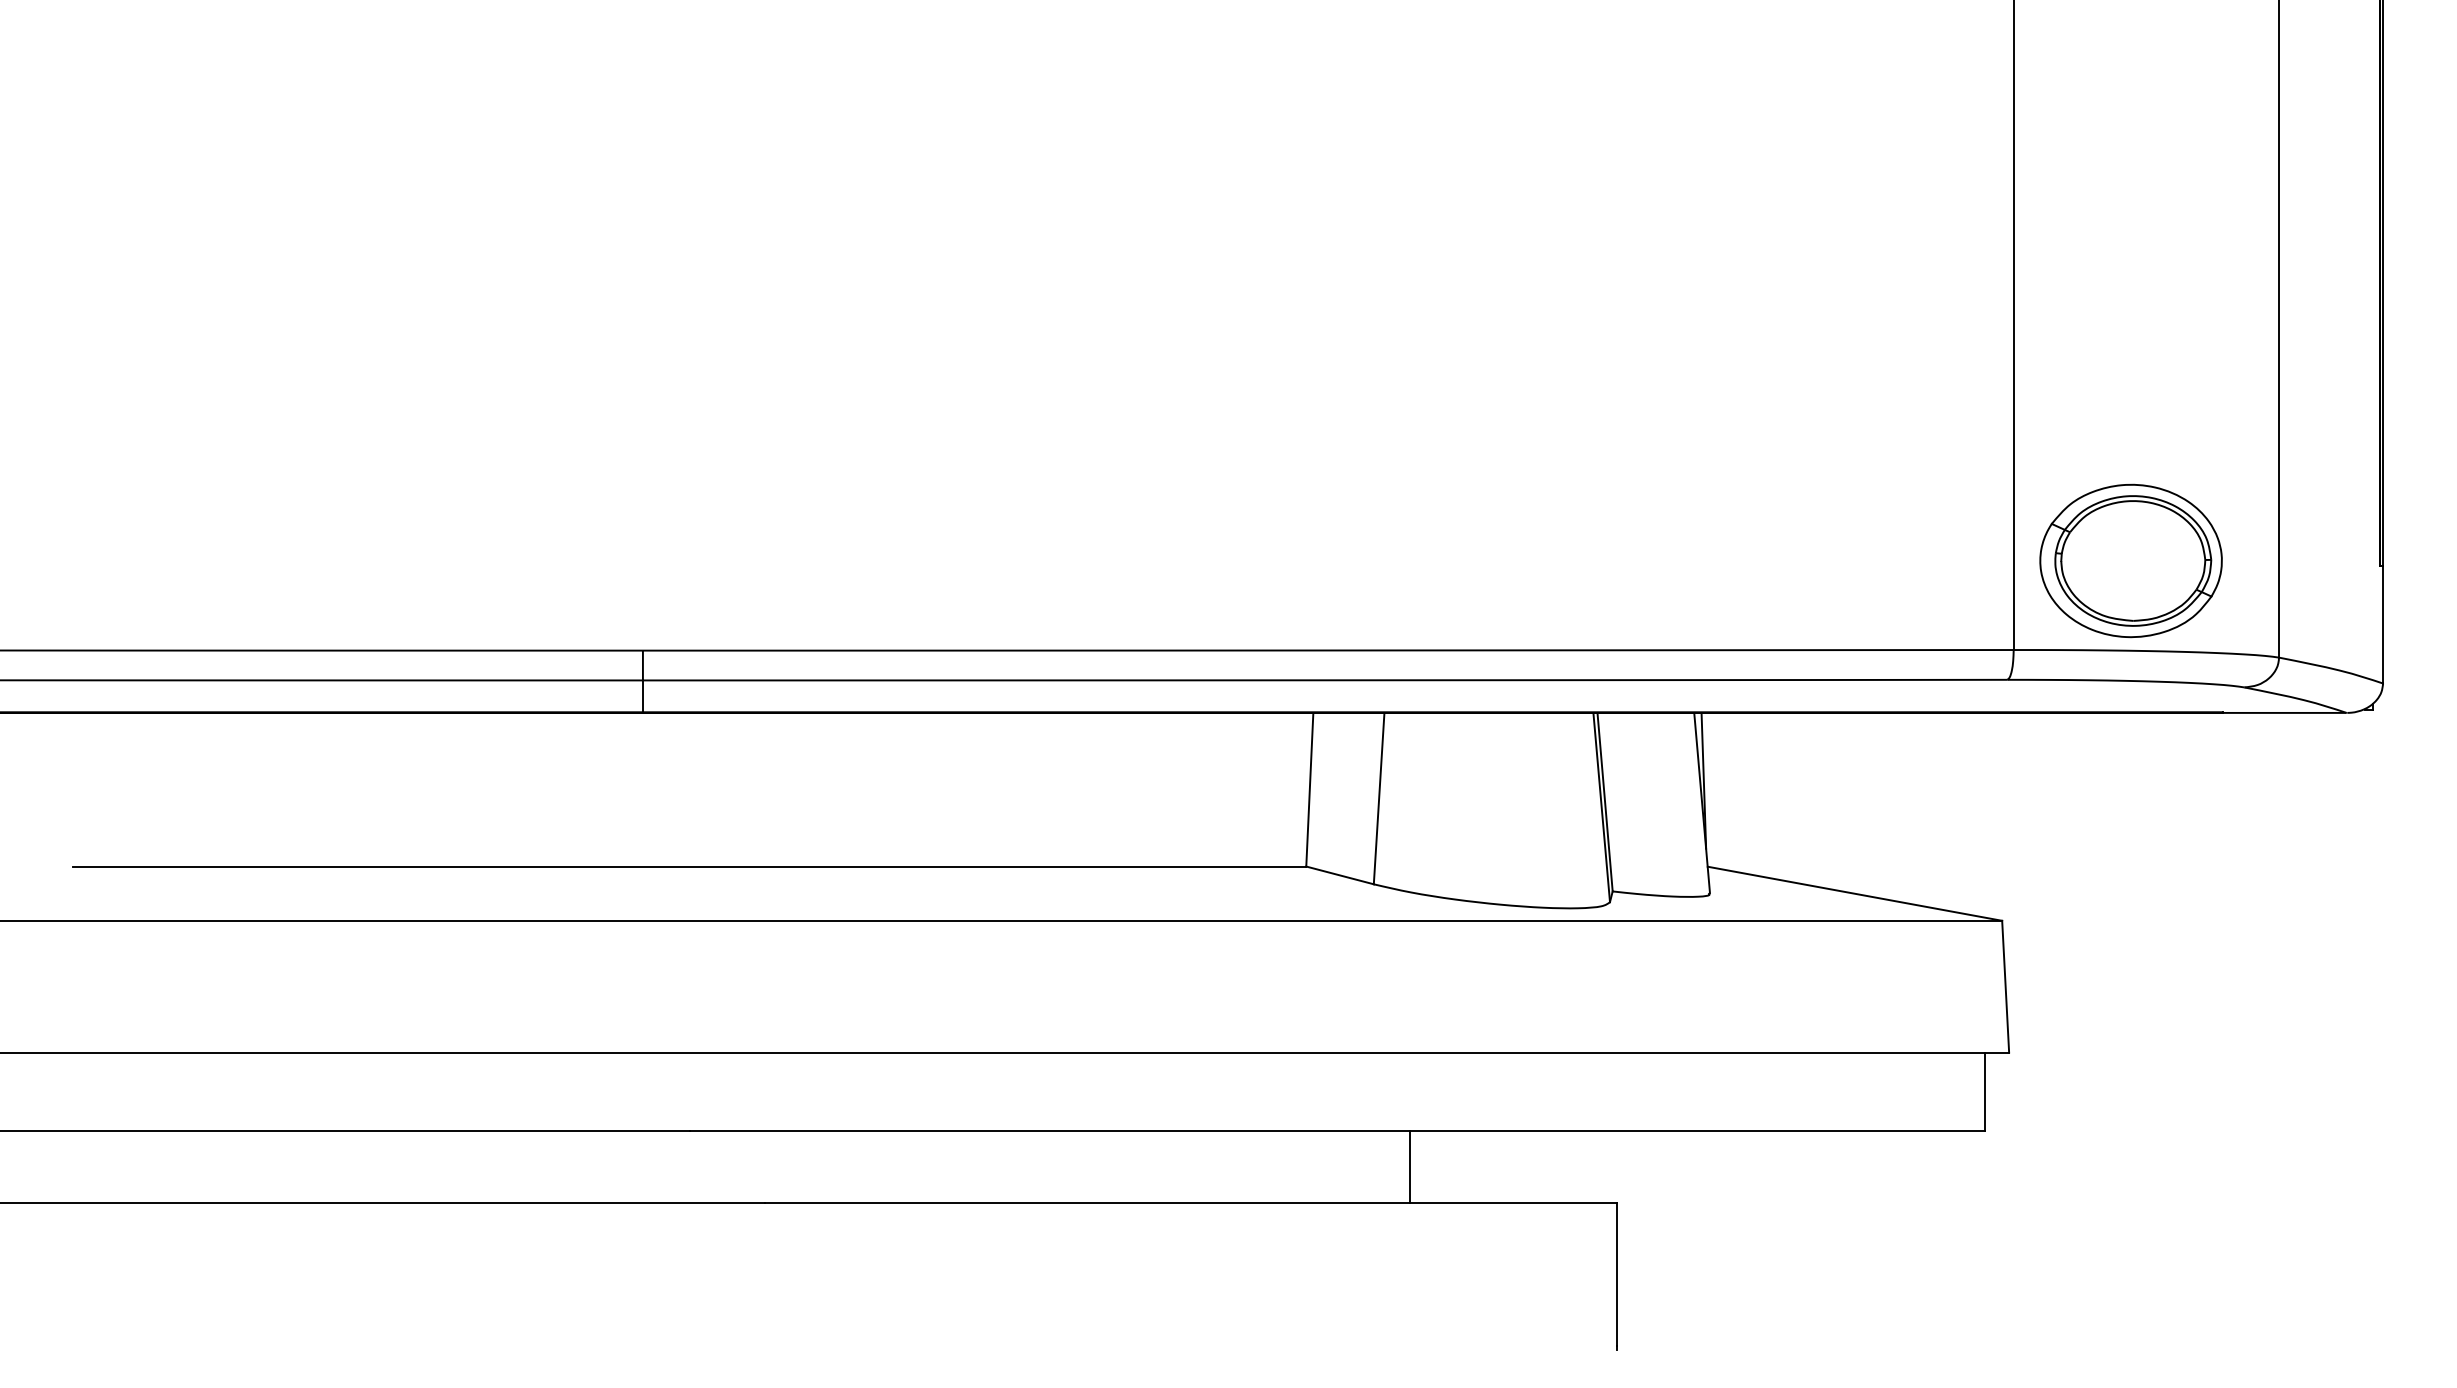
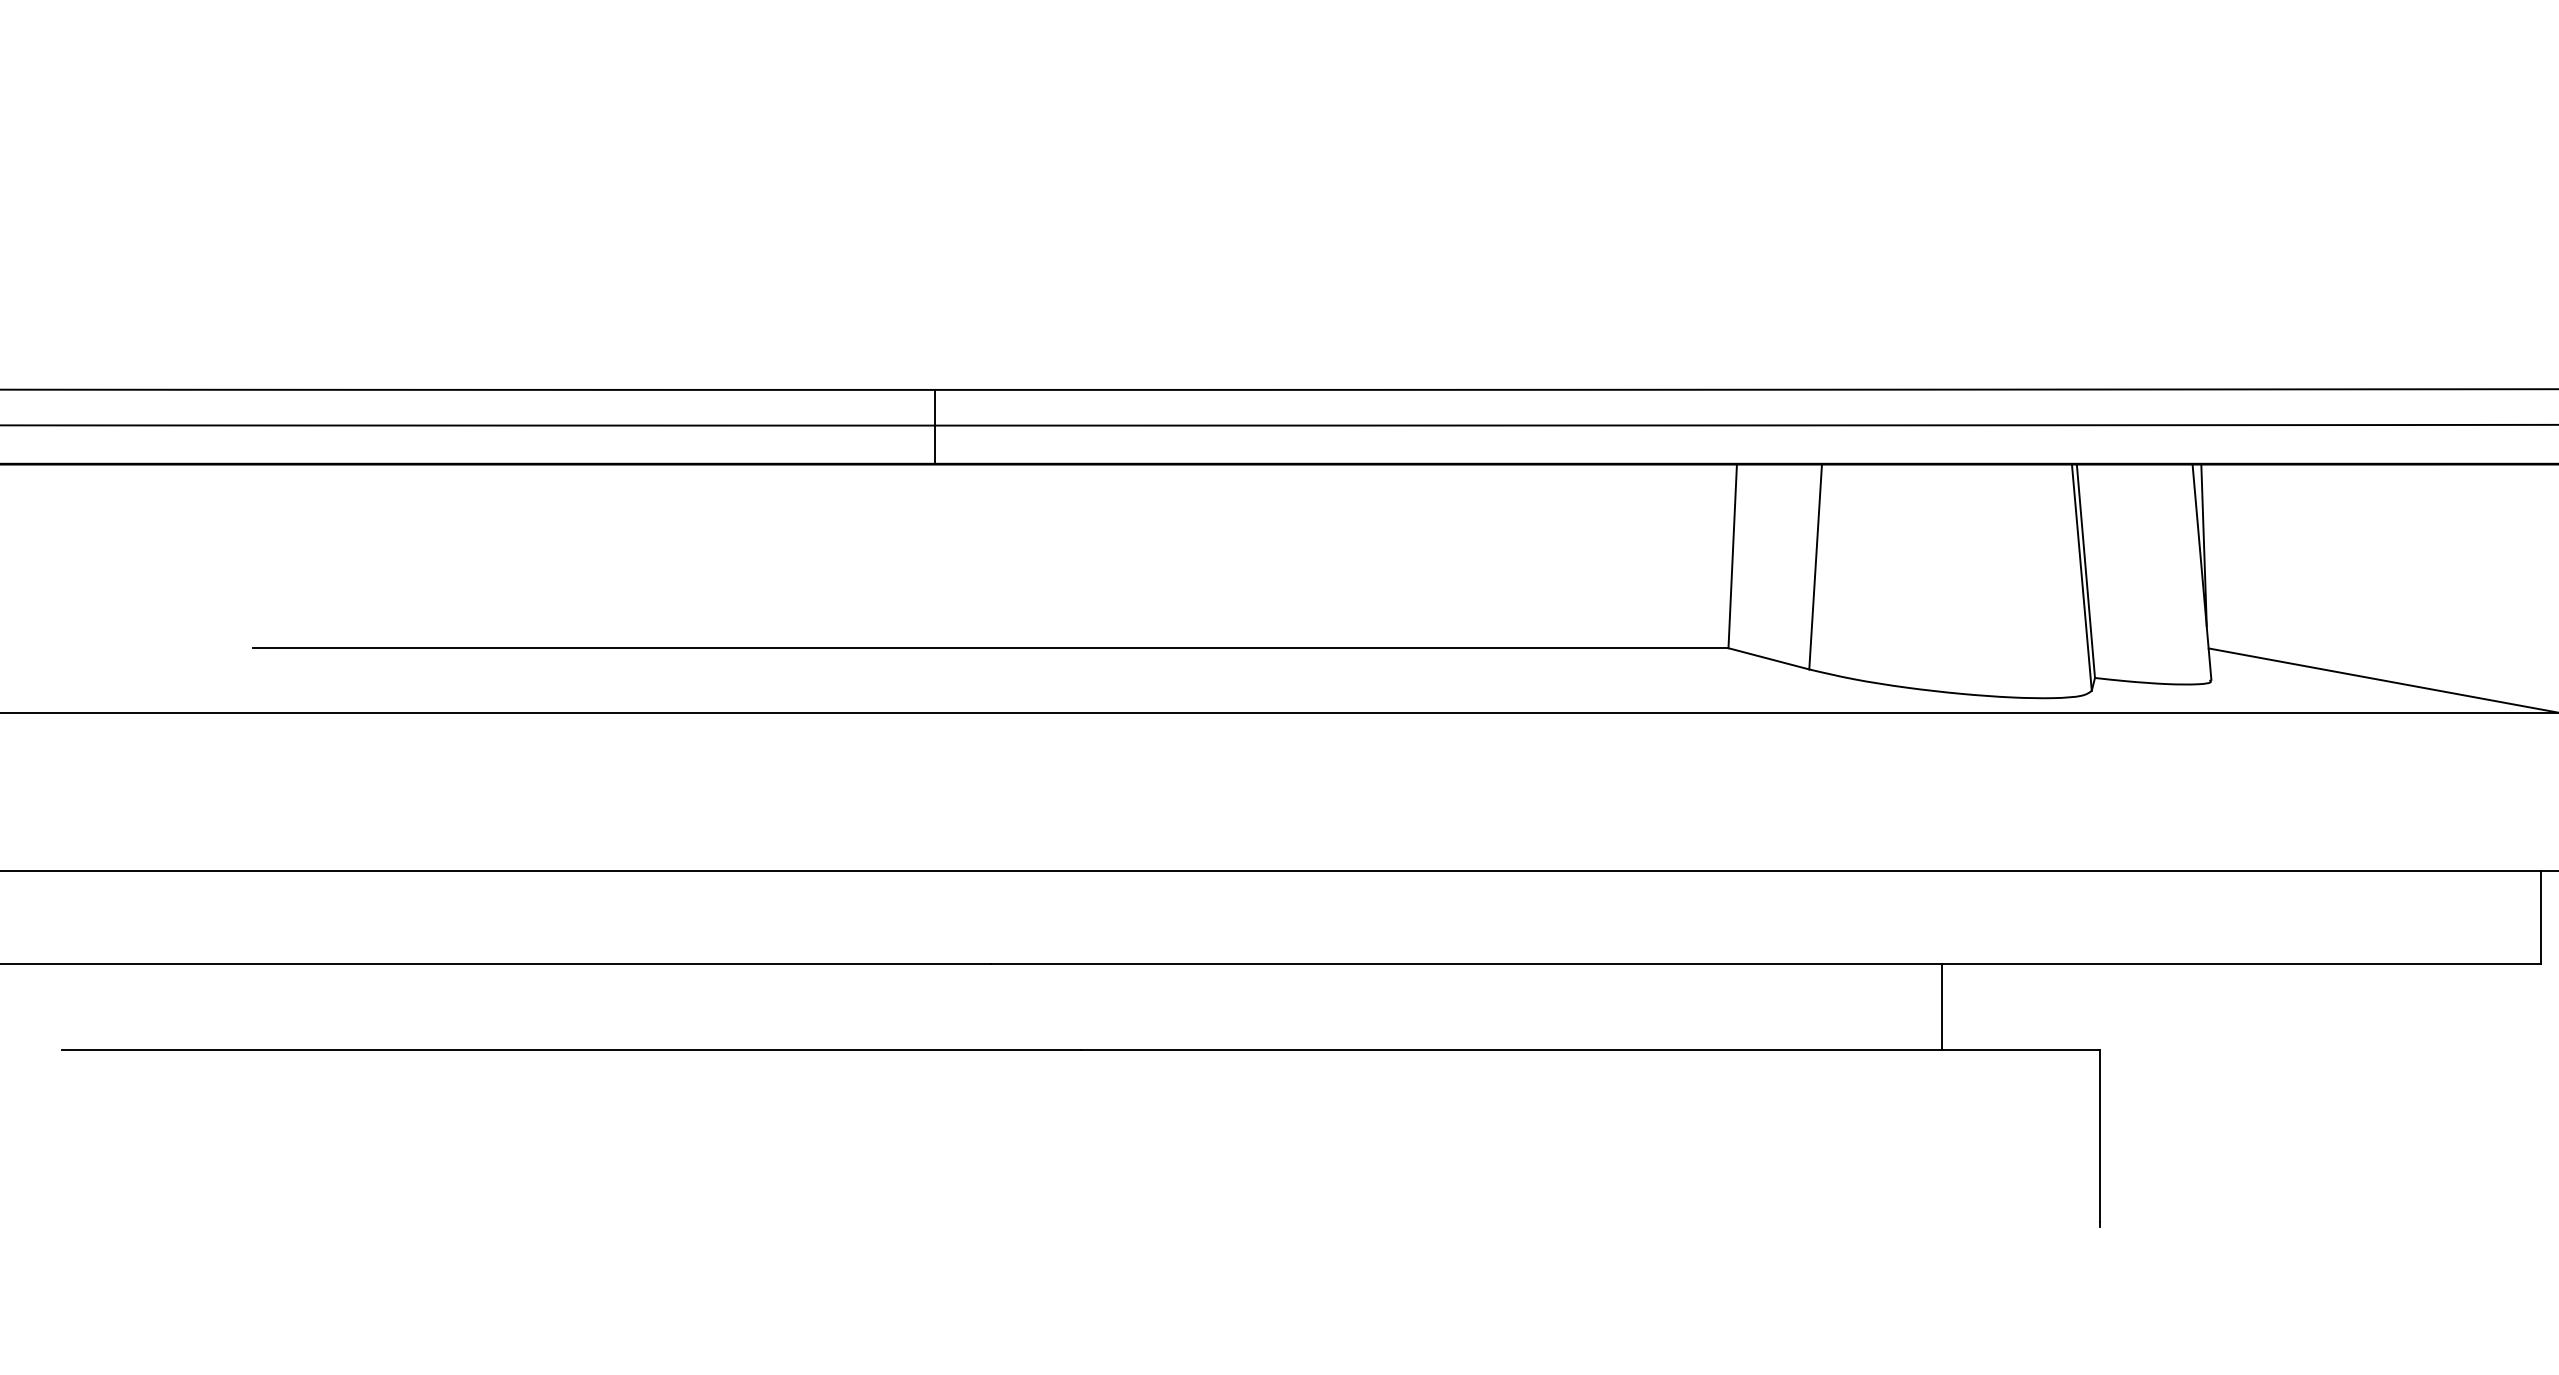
line: (1410, 1166) -> (1942, 1007), moved

